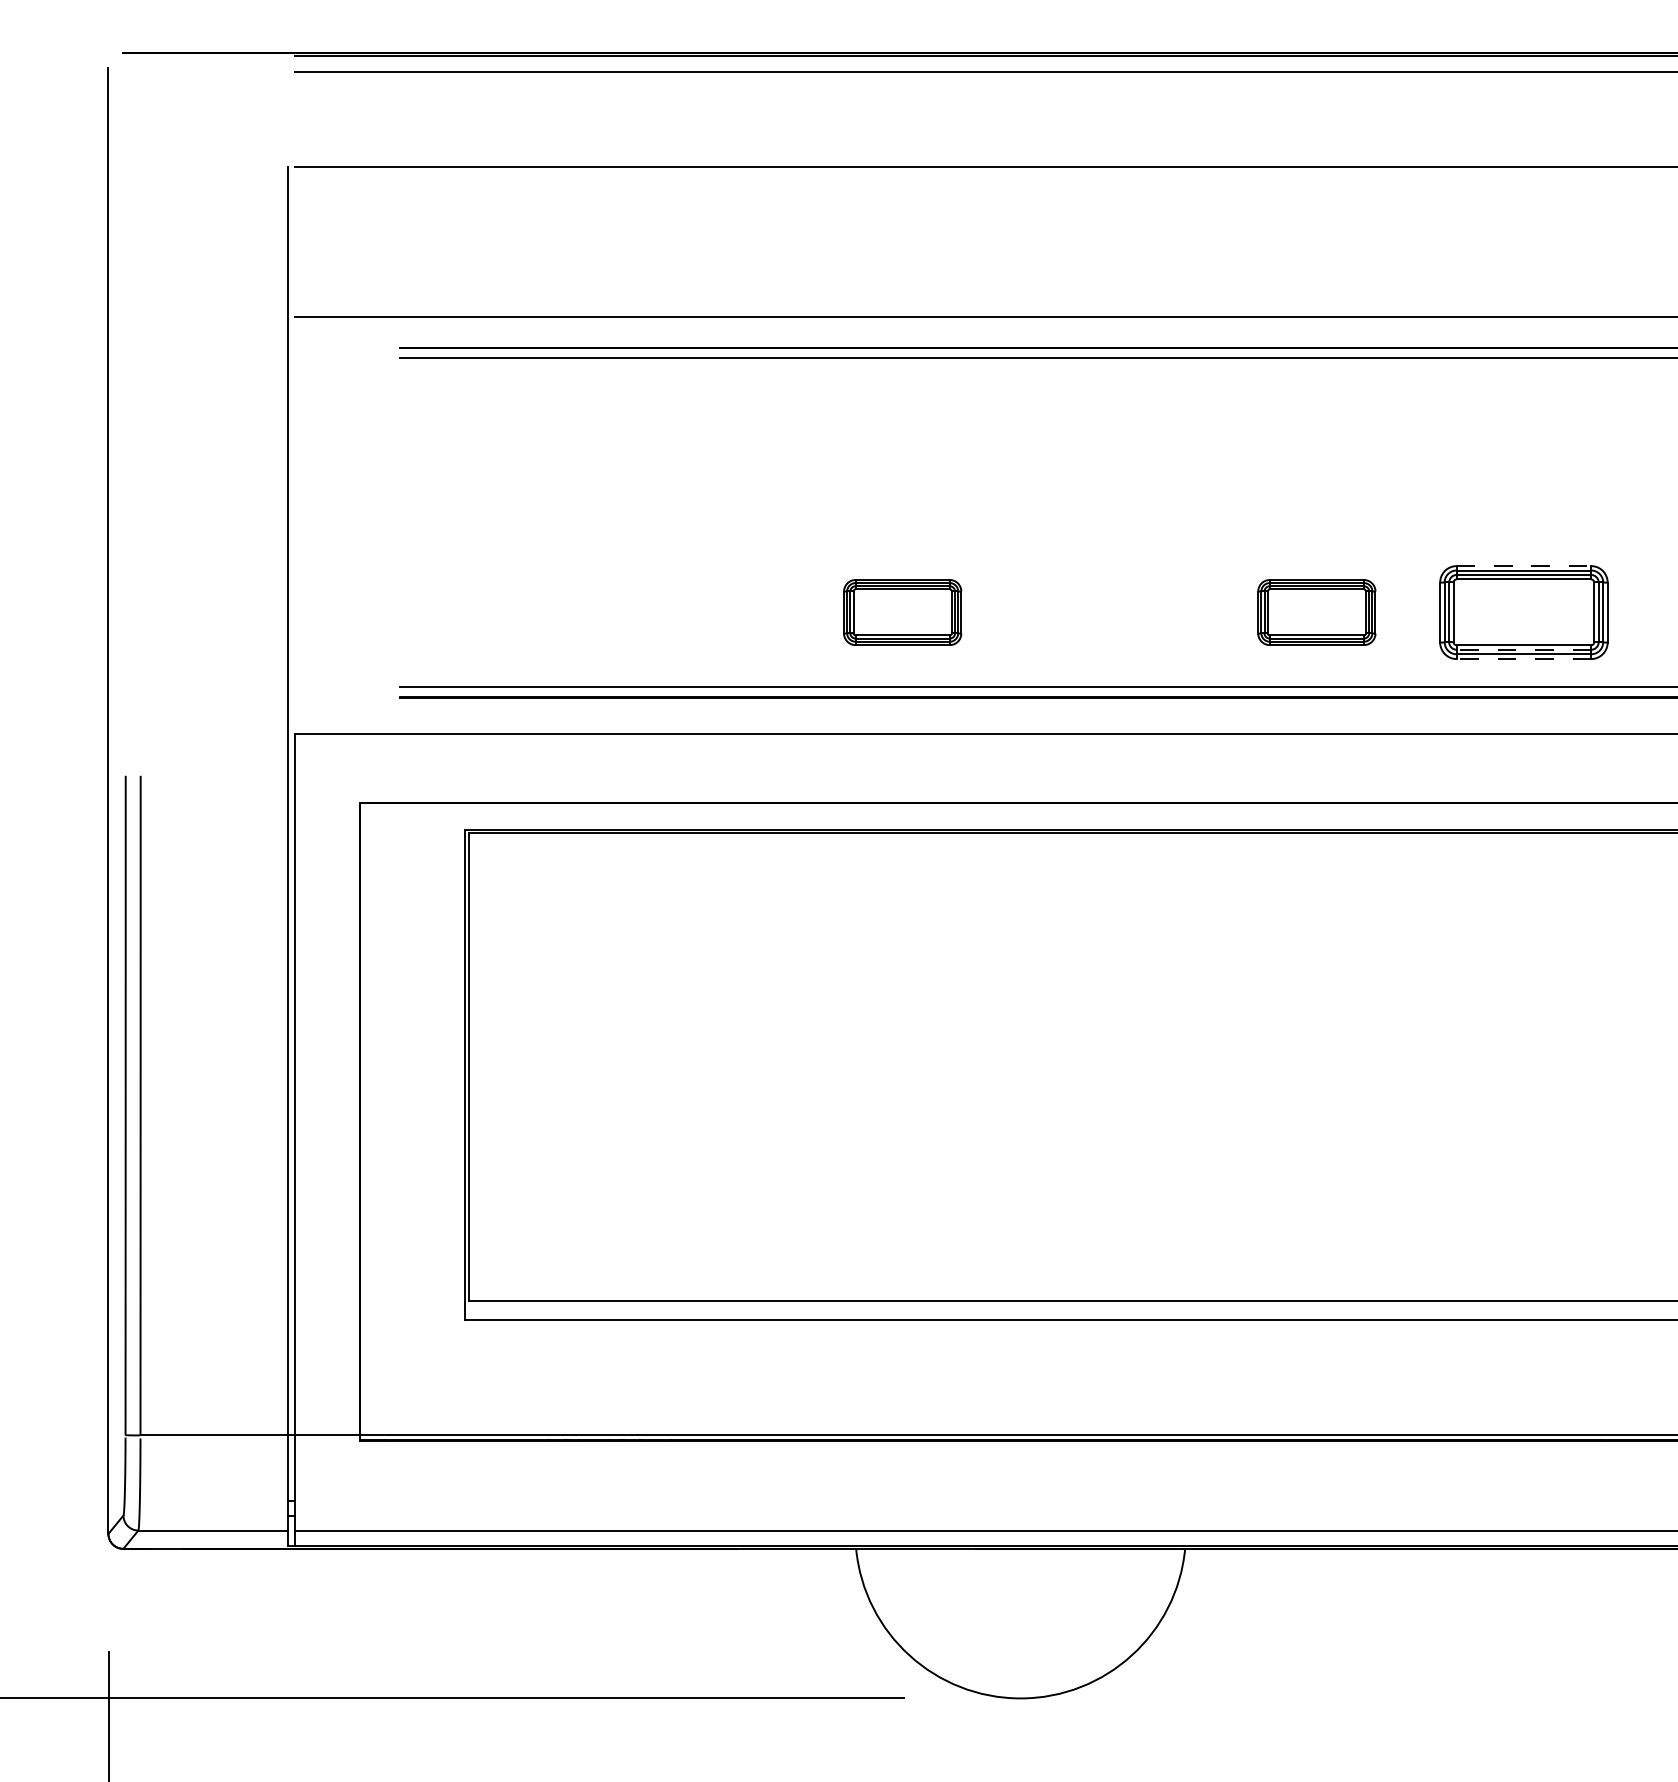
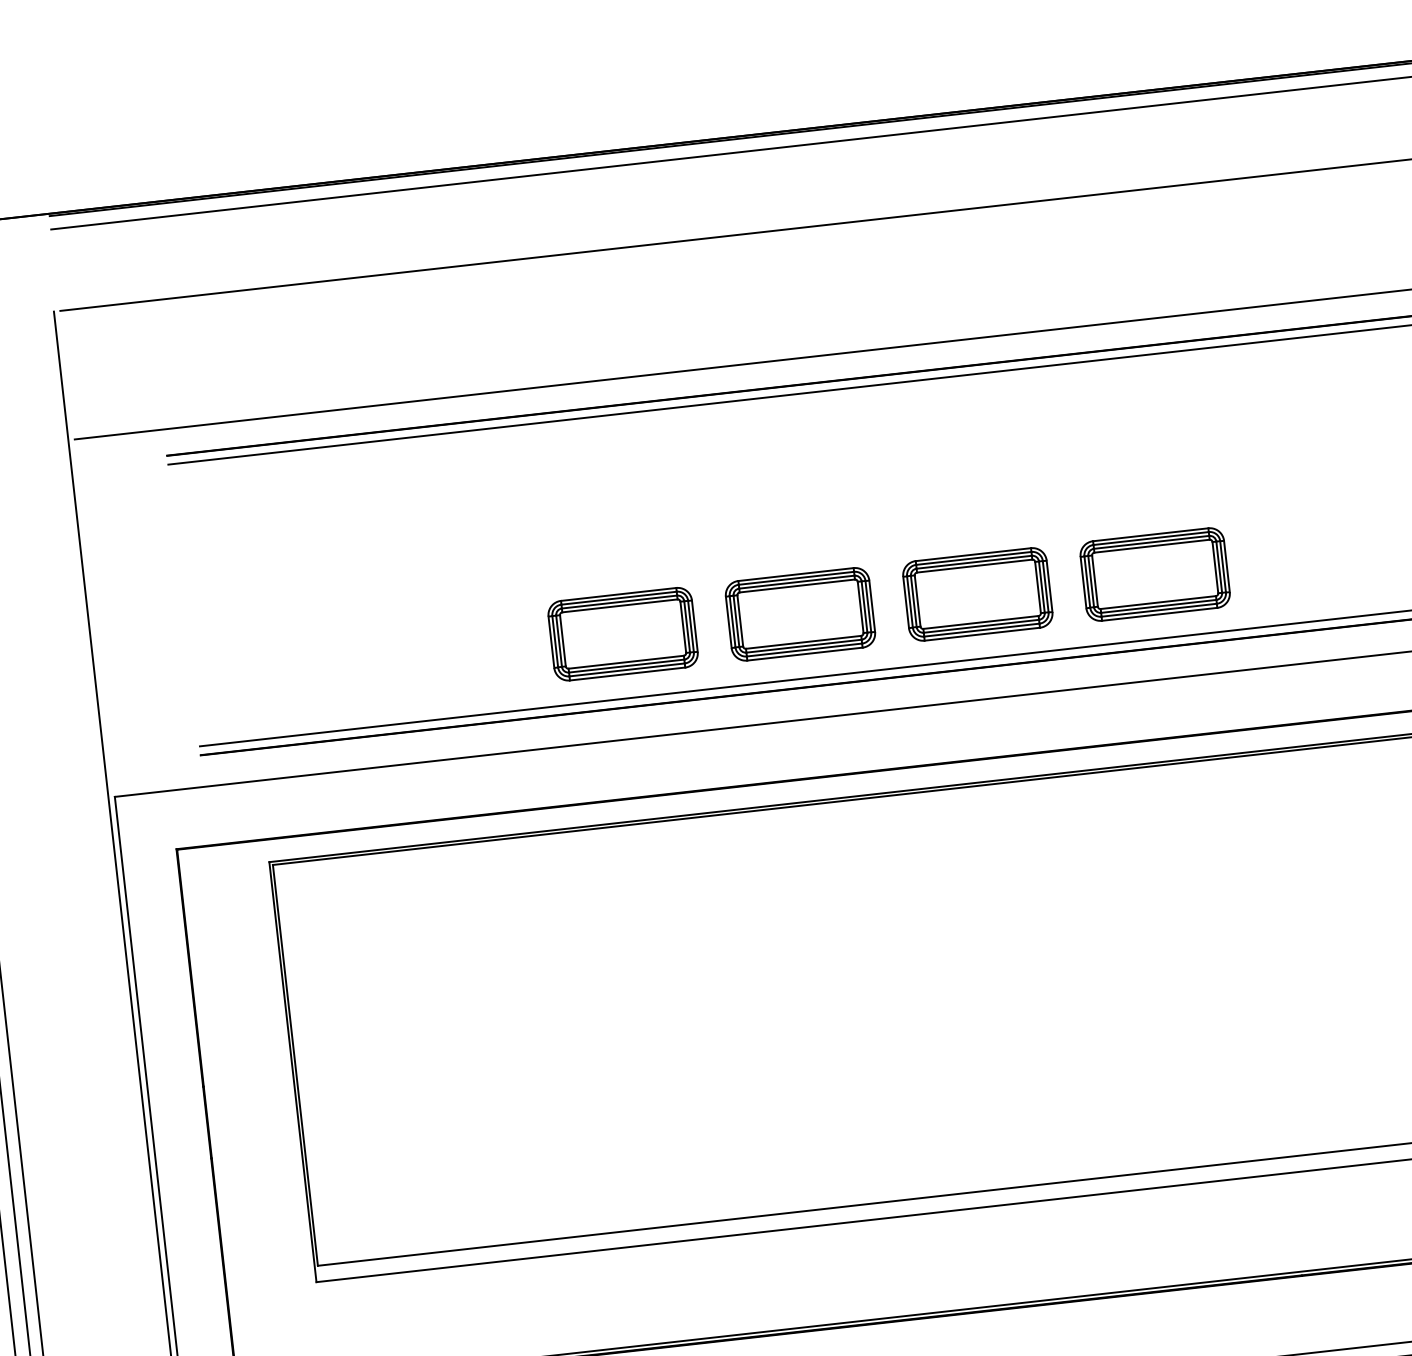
line: (1524, 566) -> (1151, 535), dashed -> solid
part: (902, 612) -> (623, 634), size x1.43
part: (1109, 612) -> (800, 614), added
part: (1316, 612) -> (977, 594), size x1.43
line: (1523, 649) -> (1158, 606), dashed -> solid
line: (1523, 659) -> (1159, 614), dashed -> solid

